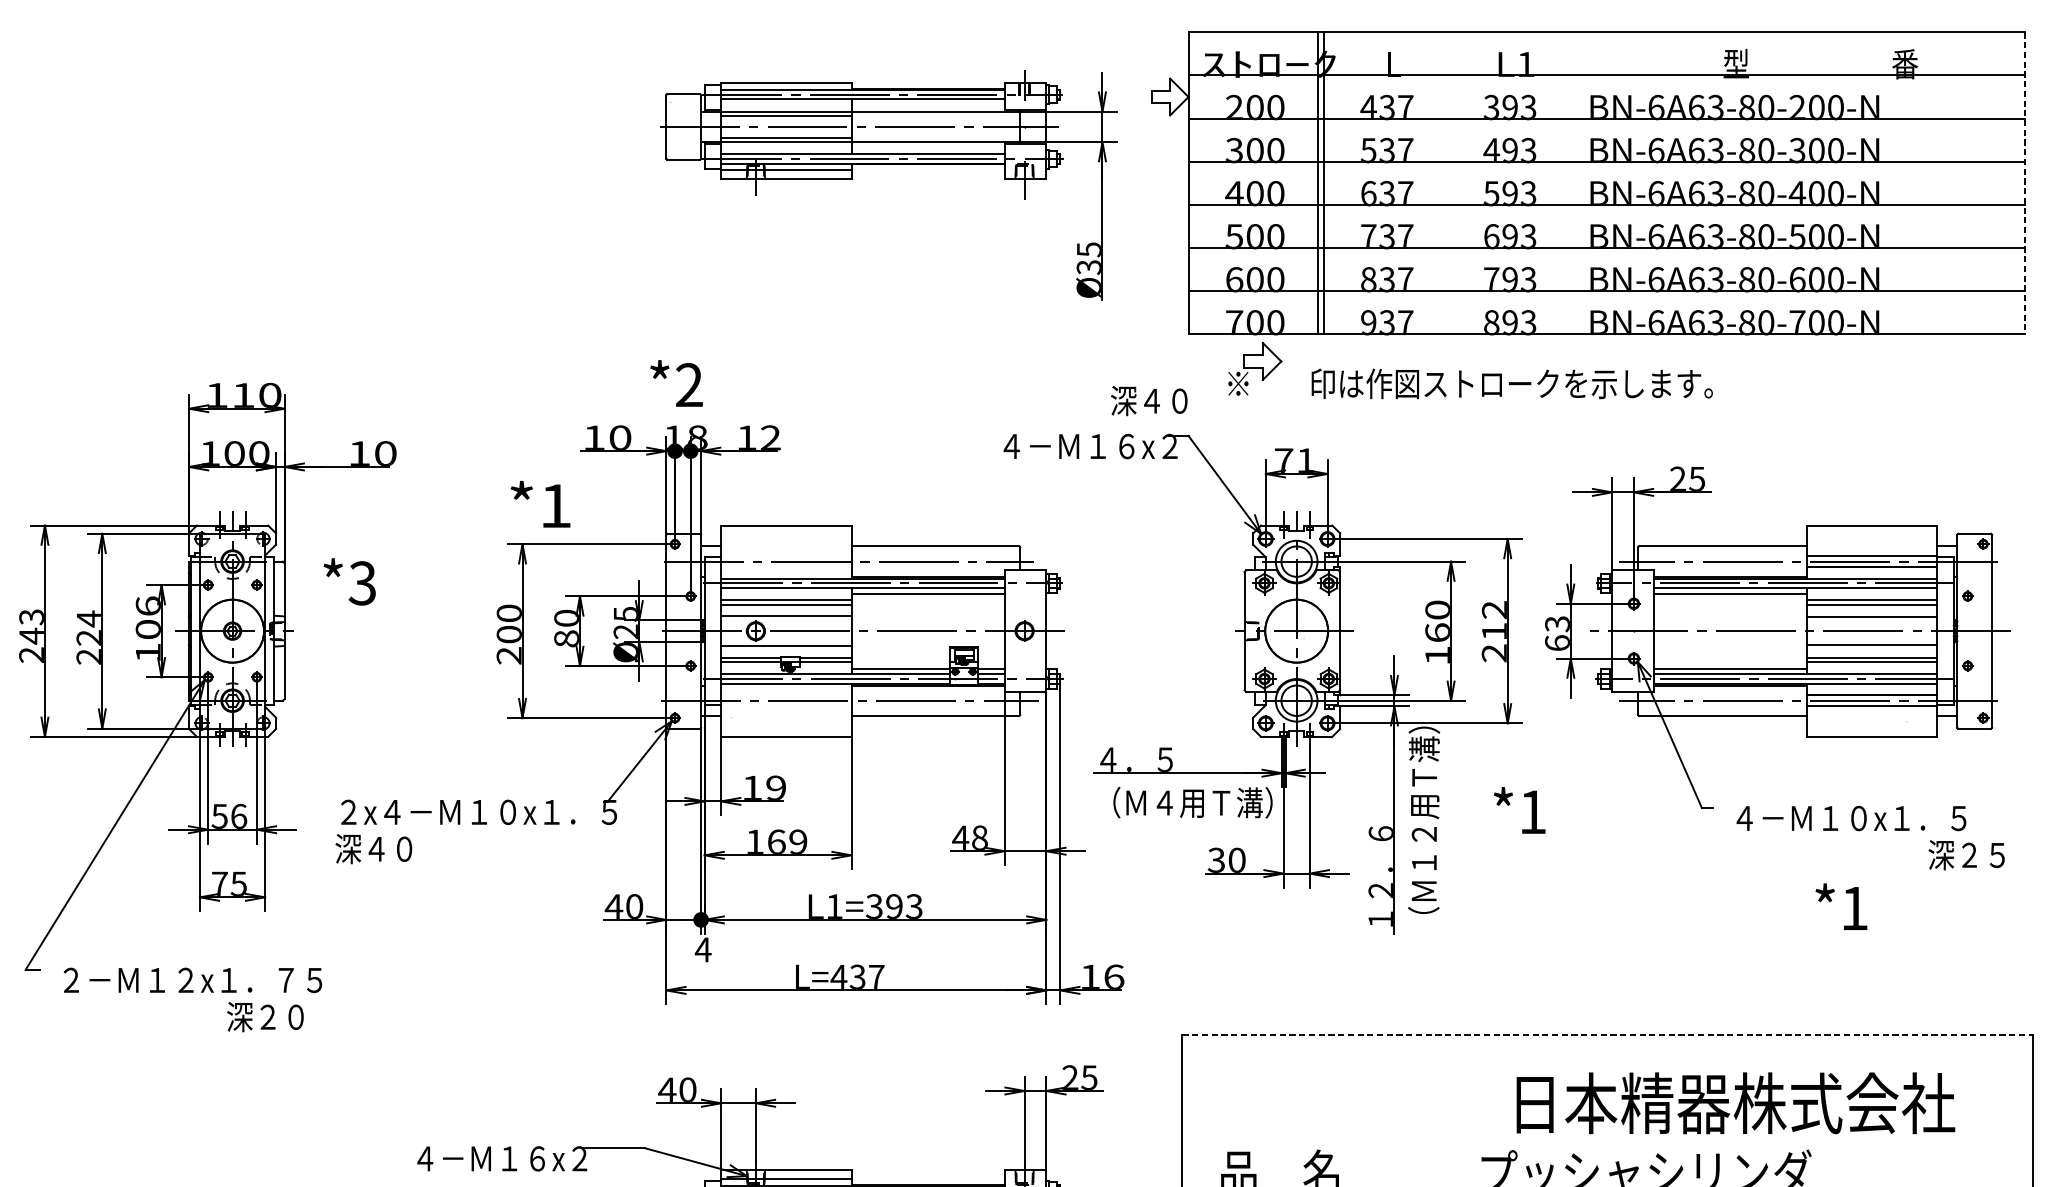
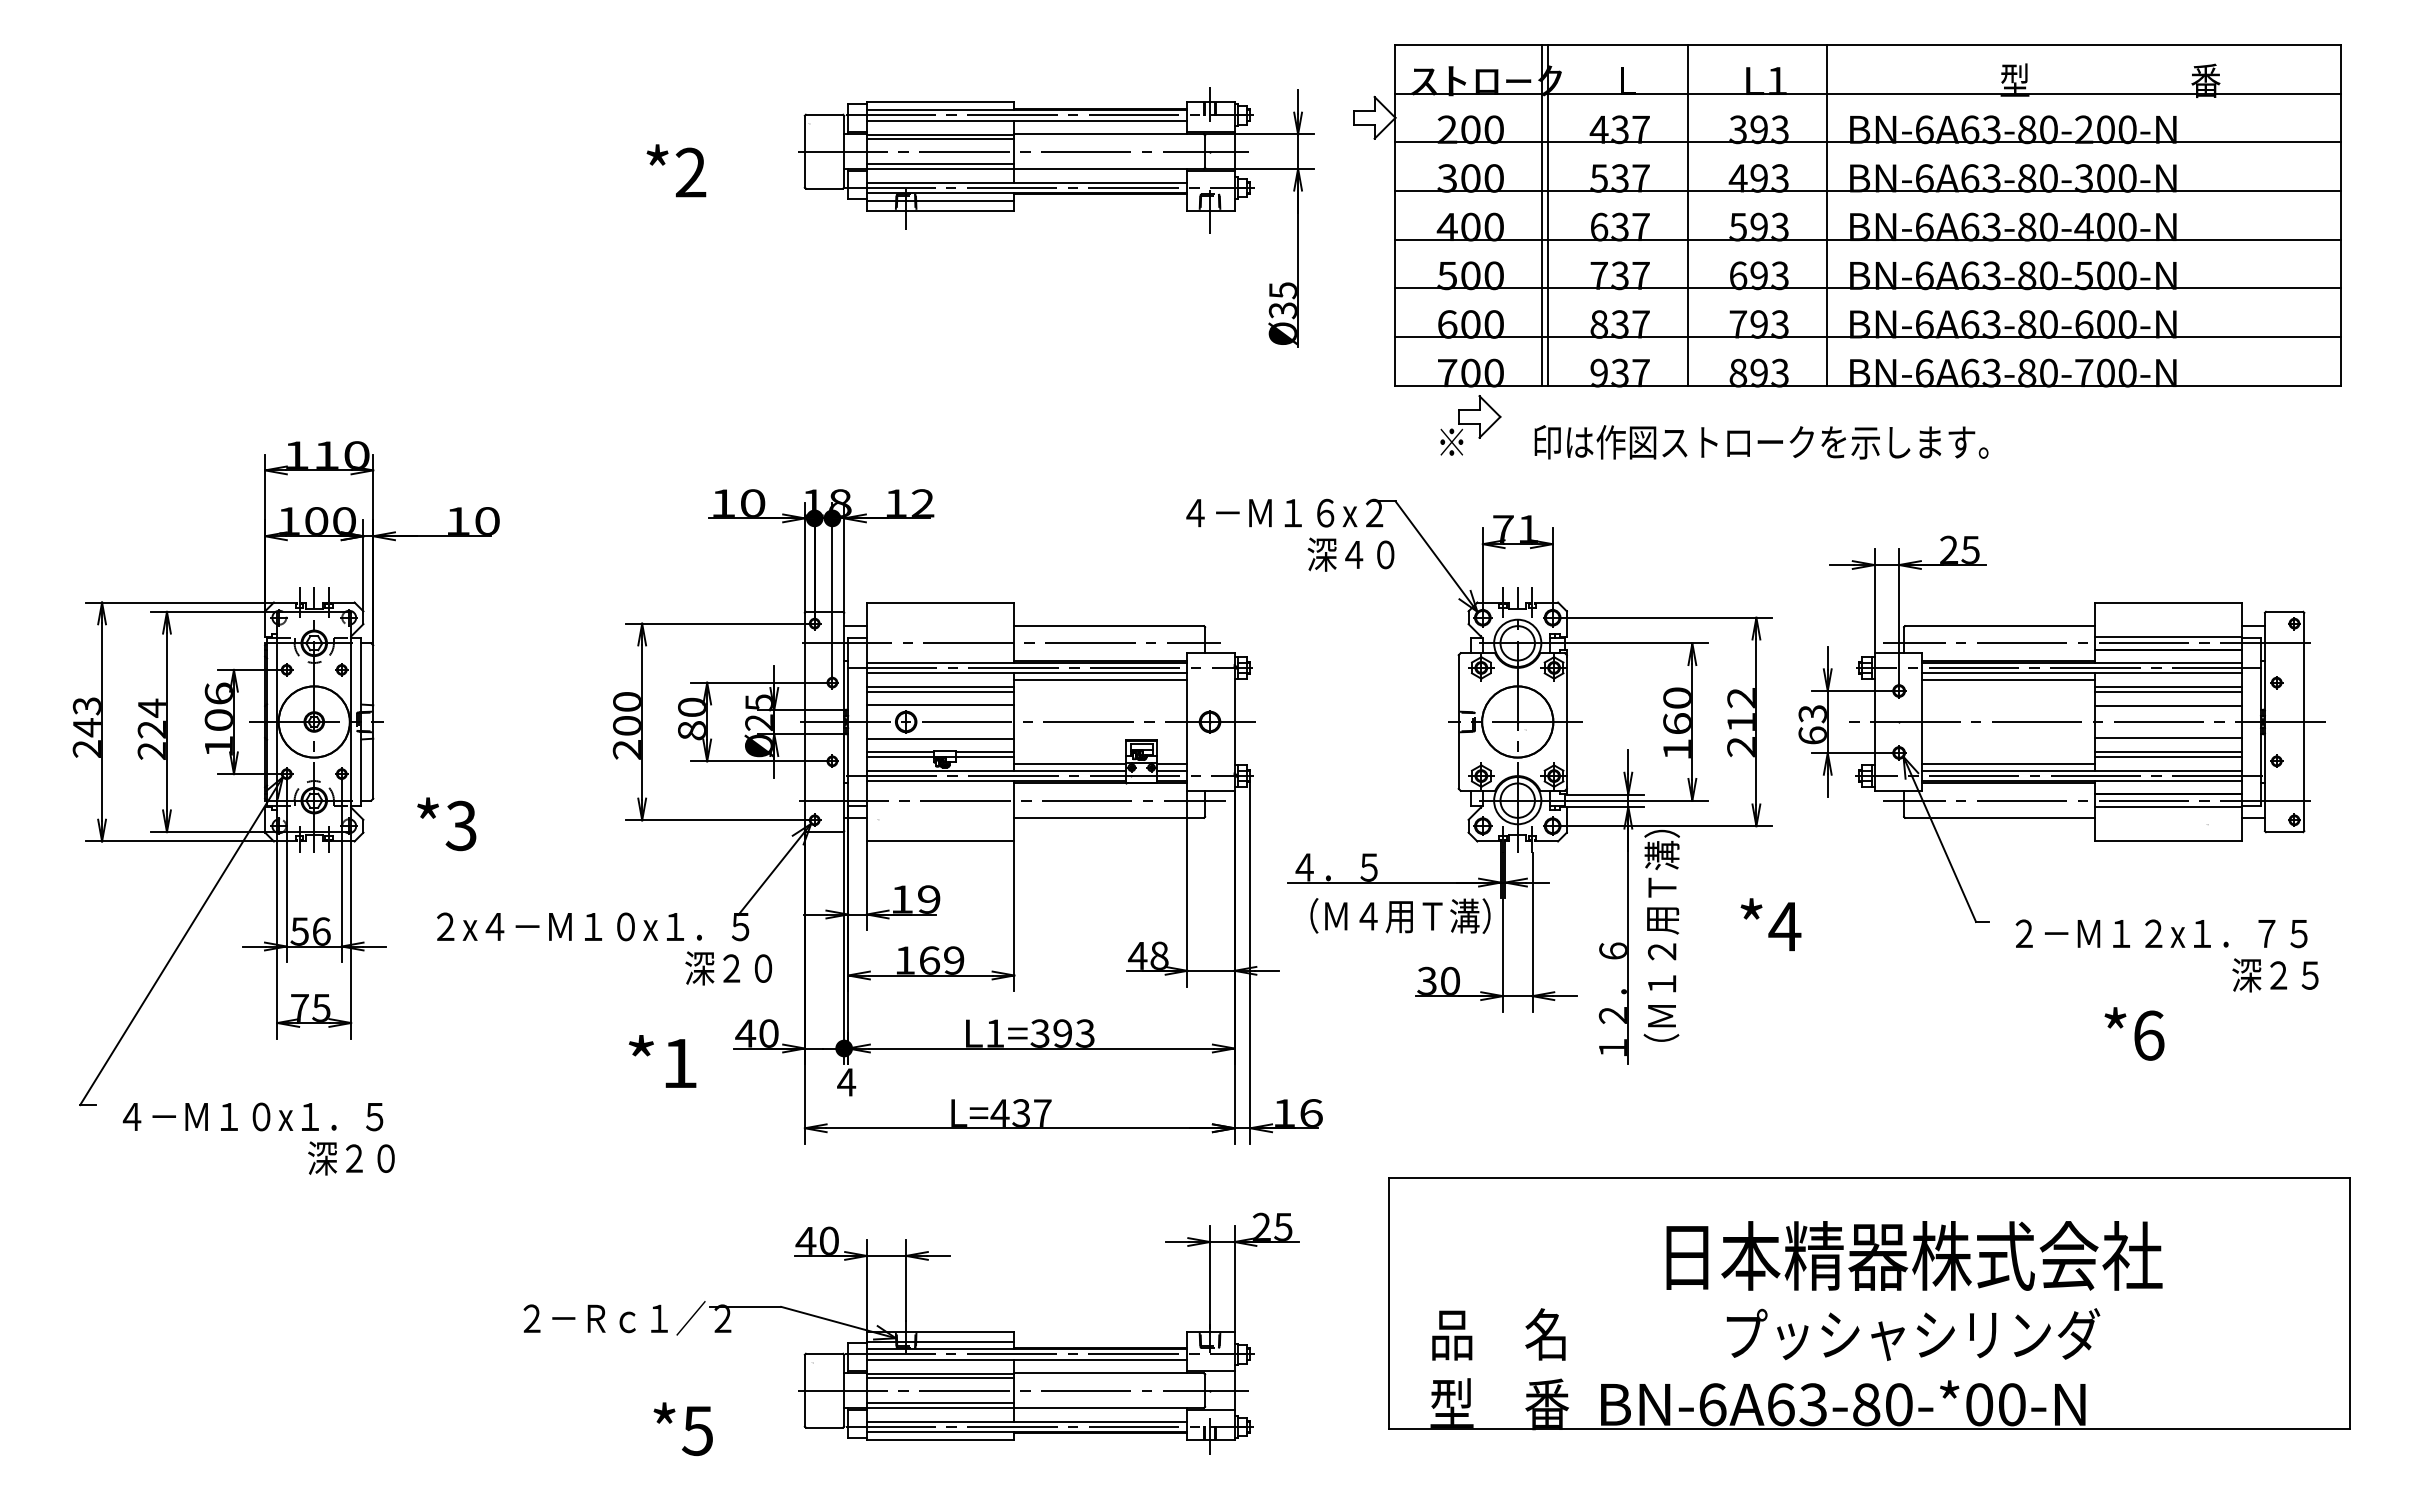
line: (1446, 182) -> (1687, 214), added
line: (1569, 182) -> (1826, 214), added
line: (2025, 183) -> (2341, 215), dashed -> solid
text: (676, 383) -> (676, 170), moved
text: (1148, 400) -> (1350, 554), moved
text: (540, 504) -> (662, 1061), moved
text: (349, 582) -> (446, 824), moved
text: (1532, 812) -> (1784, 926), *1 -> *4
text: (1865, 818) -> (2161, 933), ４－Ｍ１０x１．５ -> ２－Ｍ１２x１．７５
text: (486, 849) -> (601, 968), 深４０ -> 深２０
text: (1855, 908) -> (2149, 1035), *1 -> *6
text: (192, 980) -> (268, 1116), ２－Ｍ１２x１．７５ -> ４－Ｍ１０x１．５
line: (1607, 1034) -> (1869, 1178), dashed -> solid
text: (1735, 1102) -> (1914, 1255), moved
text: (509, 1158) -> (627, 1318), ４－Ｍ１６x２ -> ２－Ｒｃ１／２

